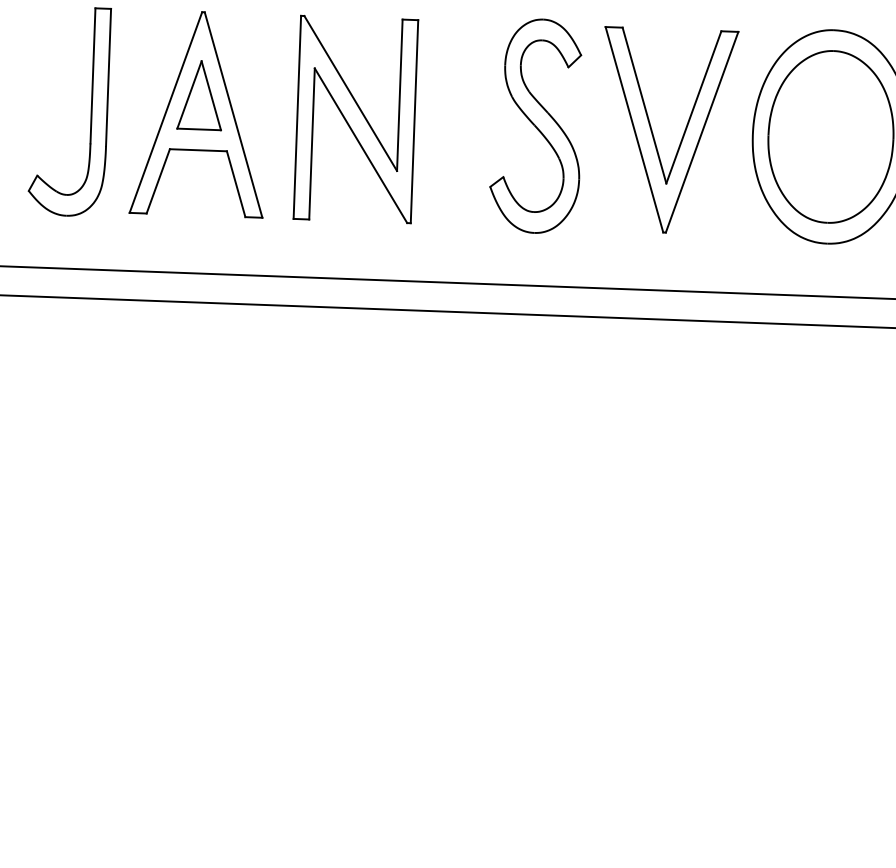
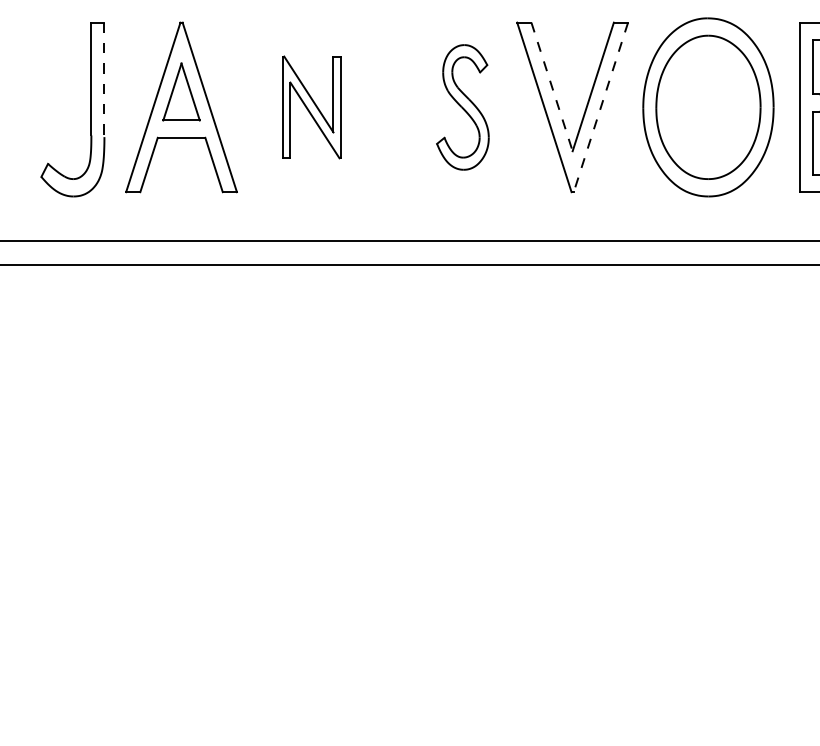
line: (108, 78) -> (104, 80), solid -> dashed
line: (645, 105) -> (552, 86), solid -> dashed
part: (355, 119) -> (311, 107), size x0.6
part: (536, 126) -> (462, 107), size x0.7
line: (701, 132) -> (600, 107), solid -> dashed

